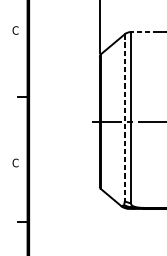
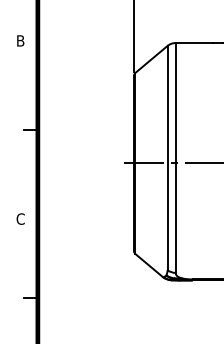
text: (15, 30) -> (20, 40), C -> B
line: (144, 32) -> (194, 43), dashed -> solid
line: (124, 117) -> (167, 158), dashed -> solid

